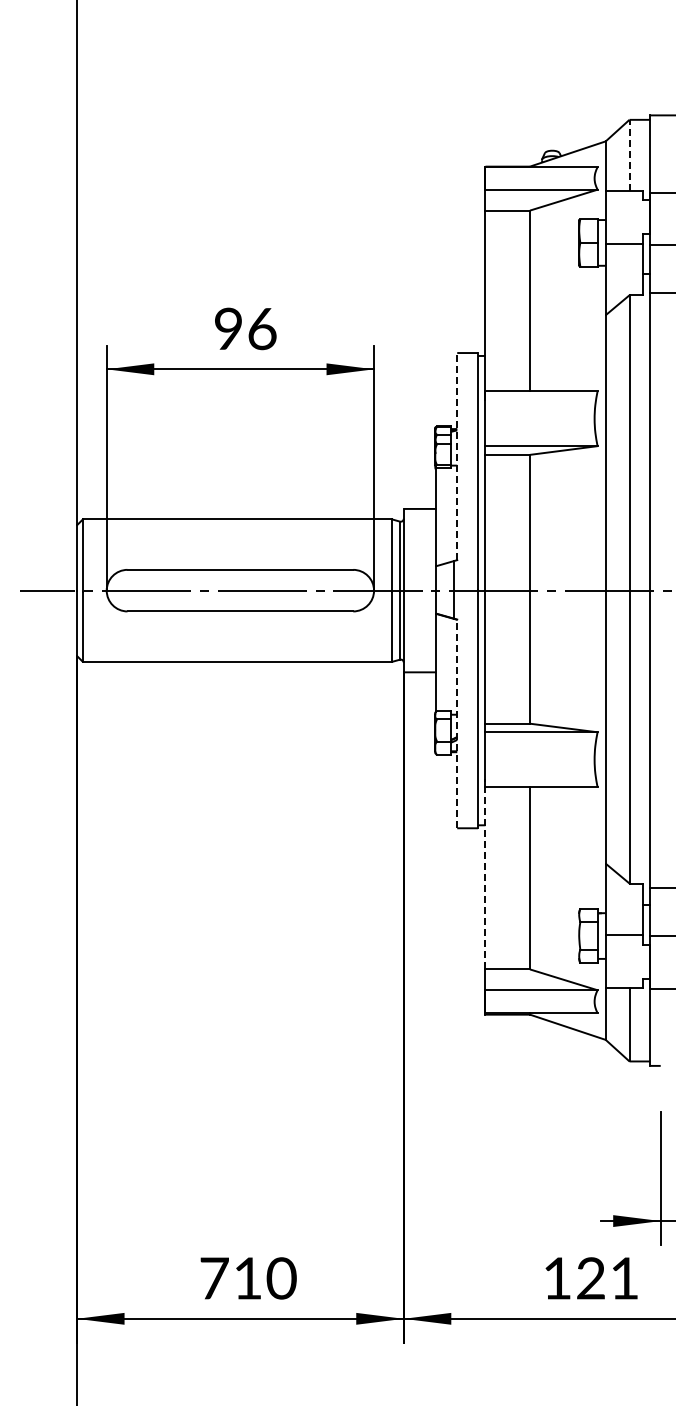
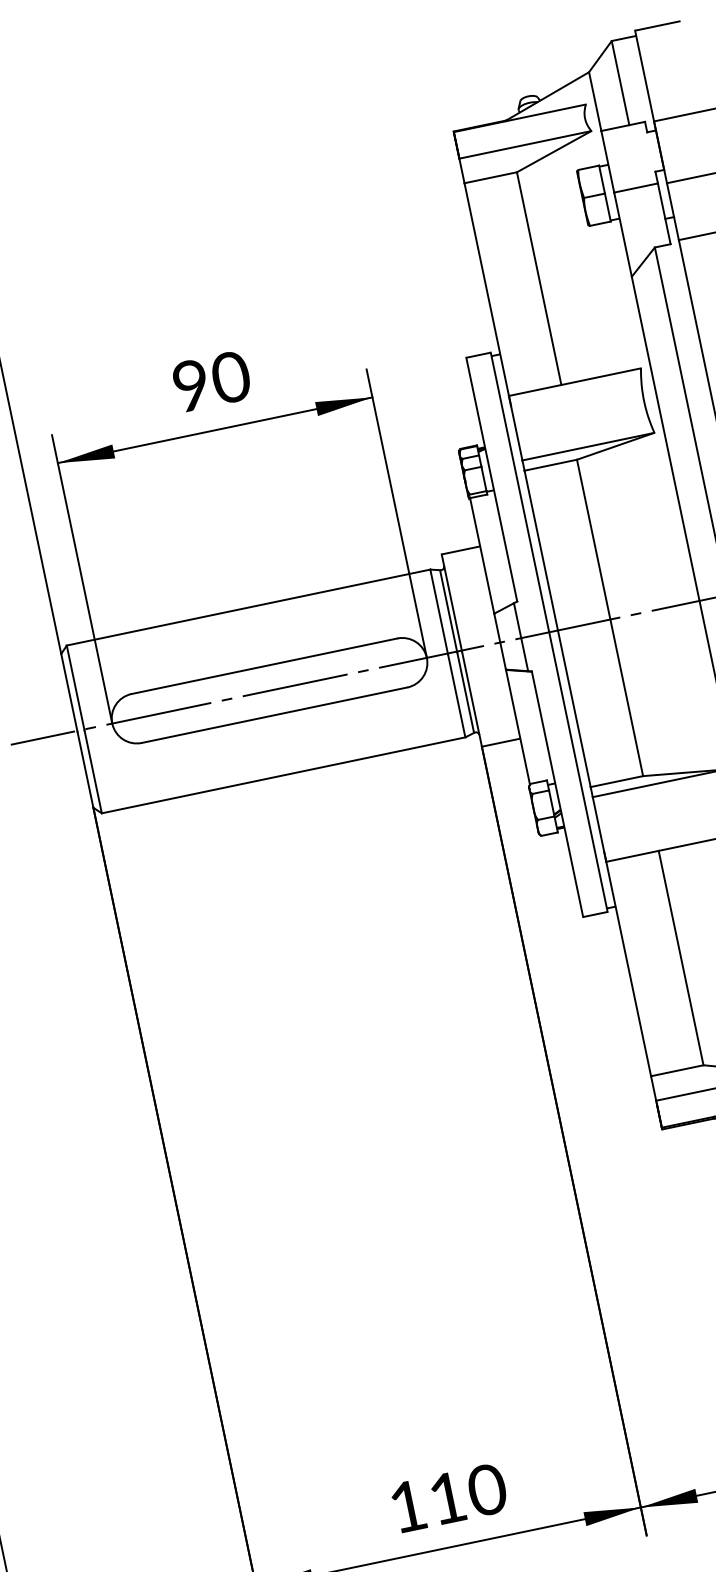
line: (629, 155) -> (620, 82), dashed -> solid
text: (262, 328) -> (231, 376), 96 -> 90
line: (457, 456) -> (492, 479), dashed -> solid
line: (457, 723) -> (557, 793), dashed -> solid
line: (485, 873) -> (627, 963), dashed -> solid
text: (214, 1278) -> (408, 1506), 710 -> 110

